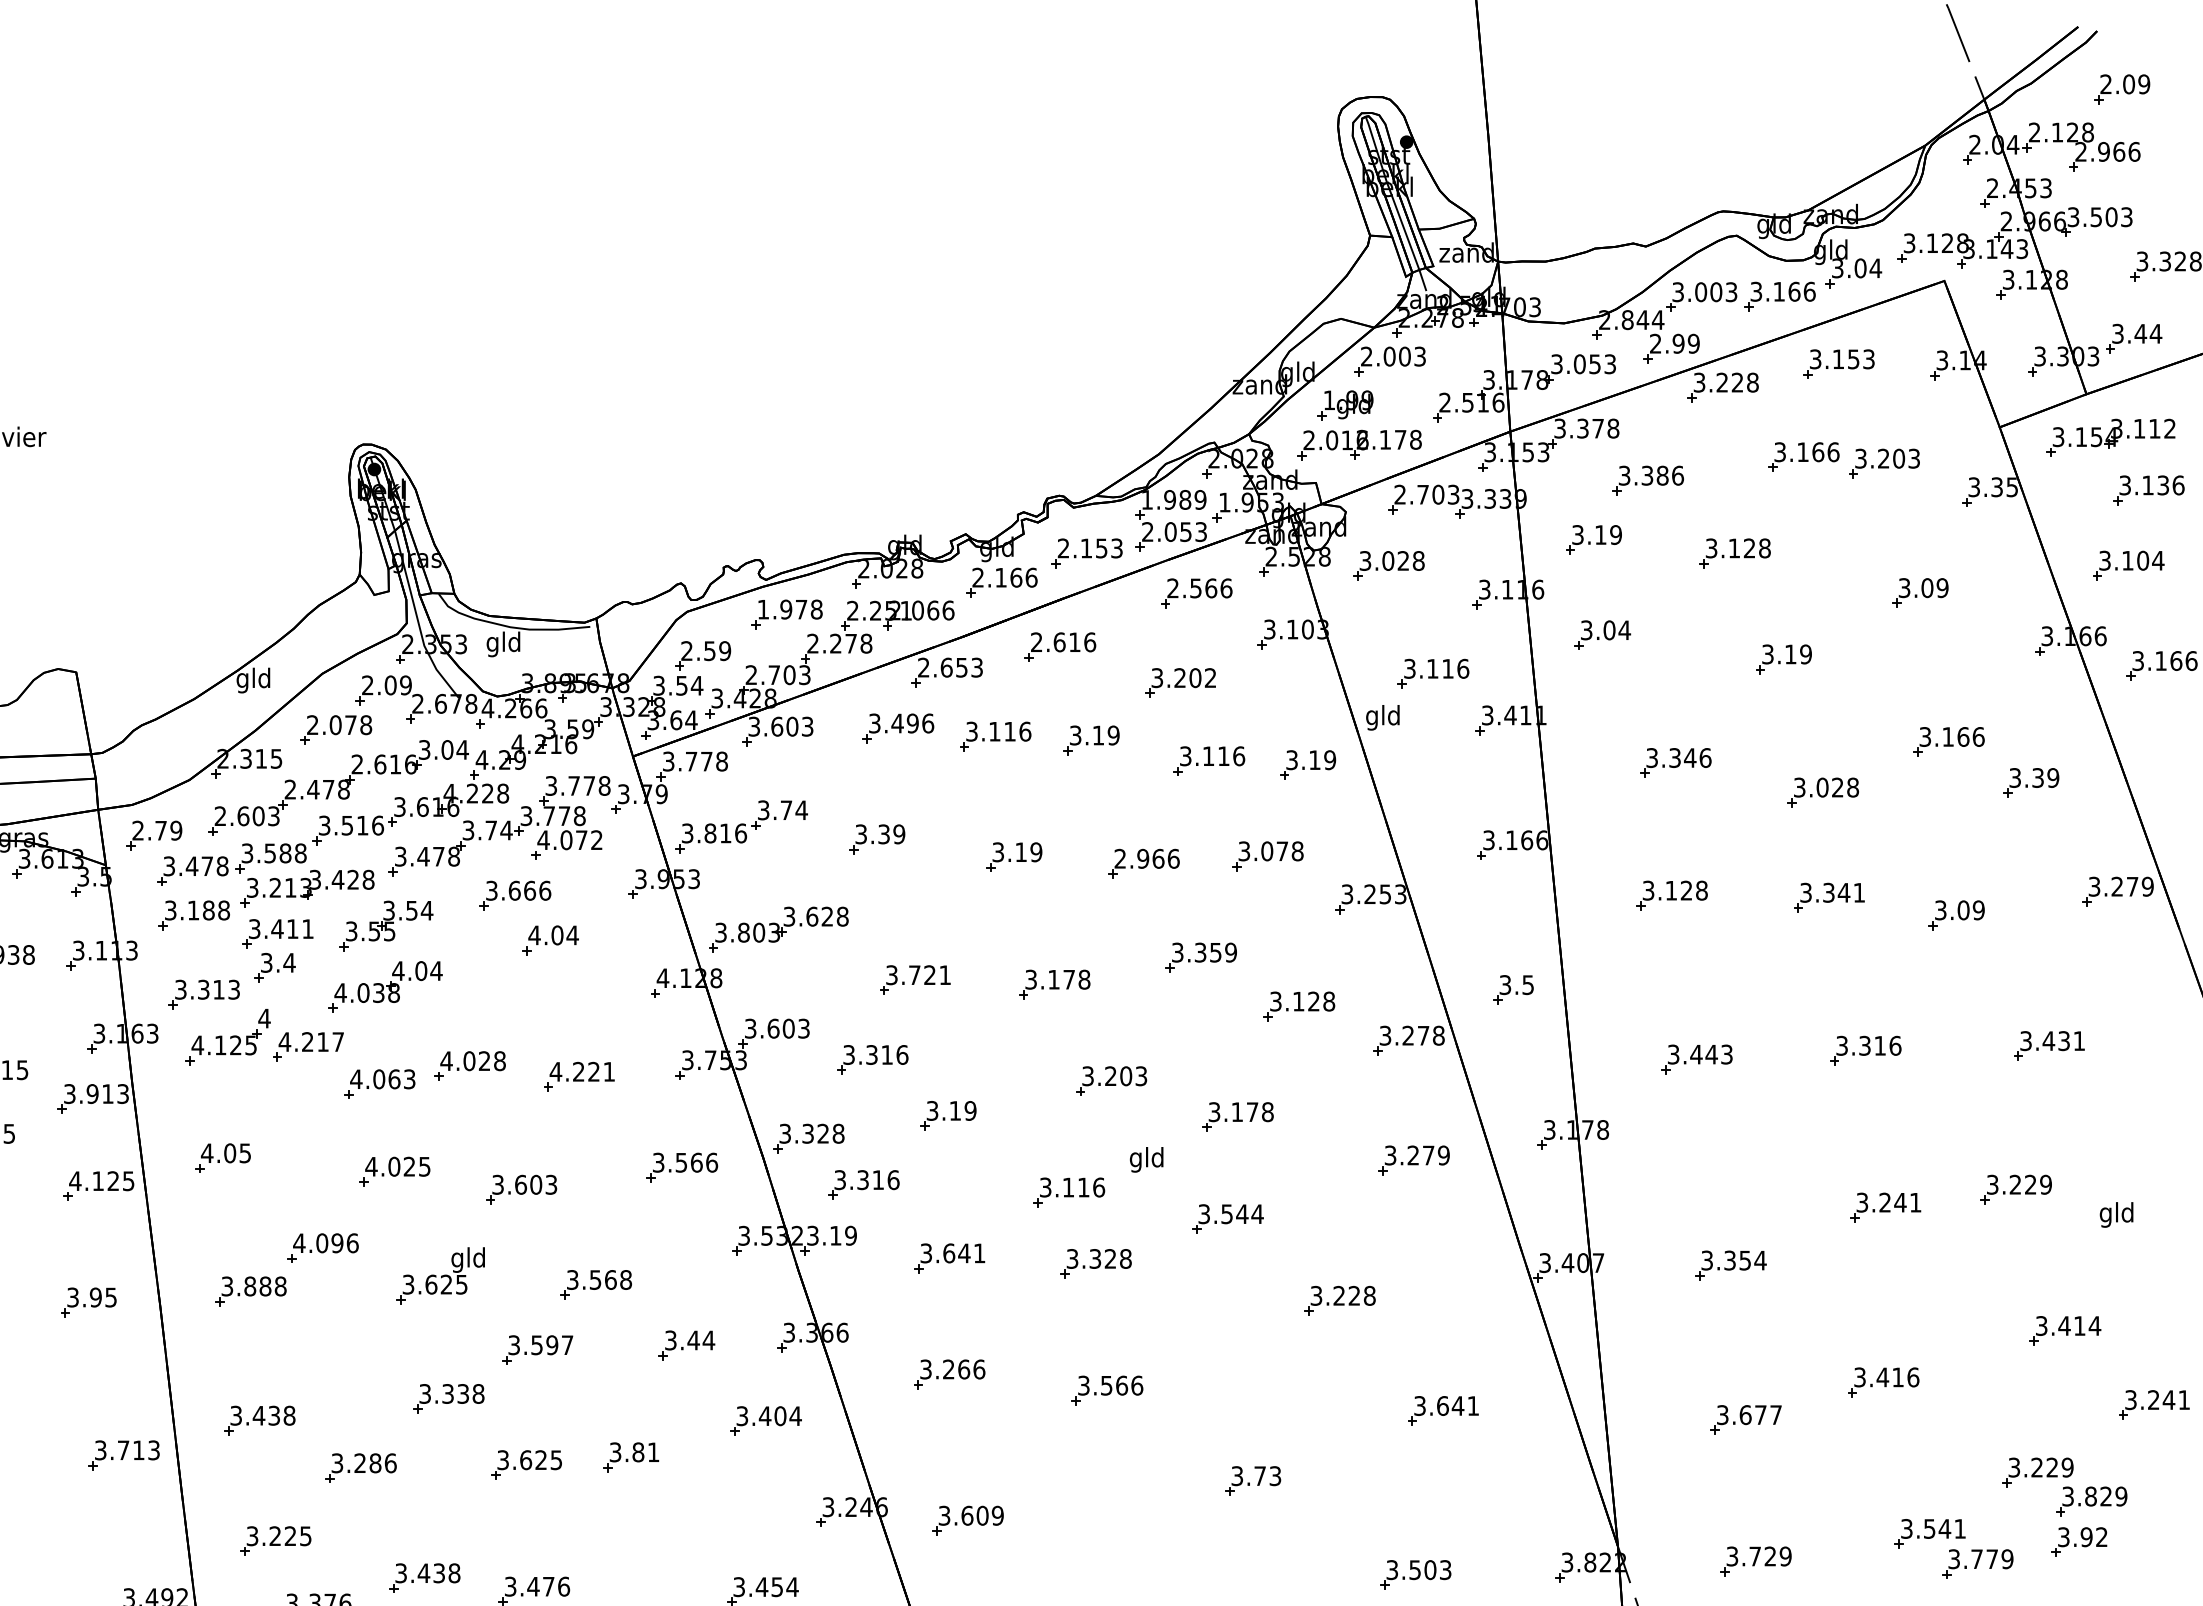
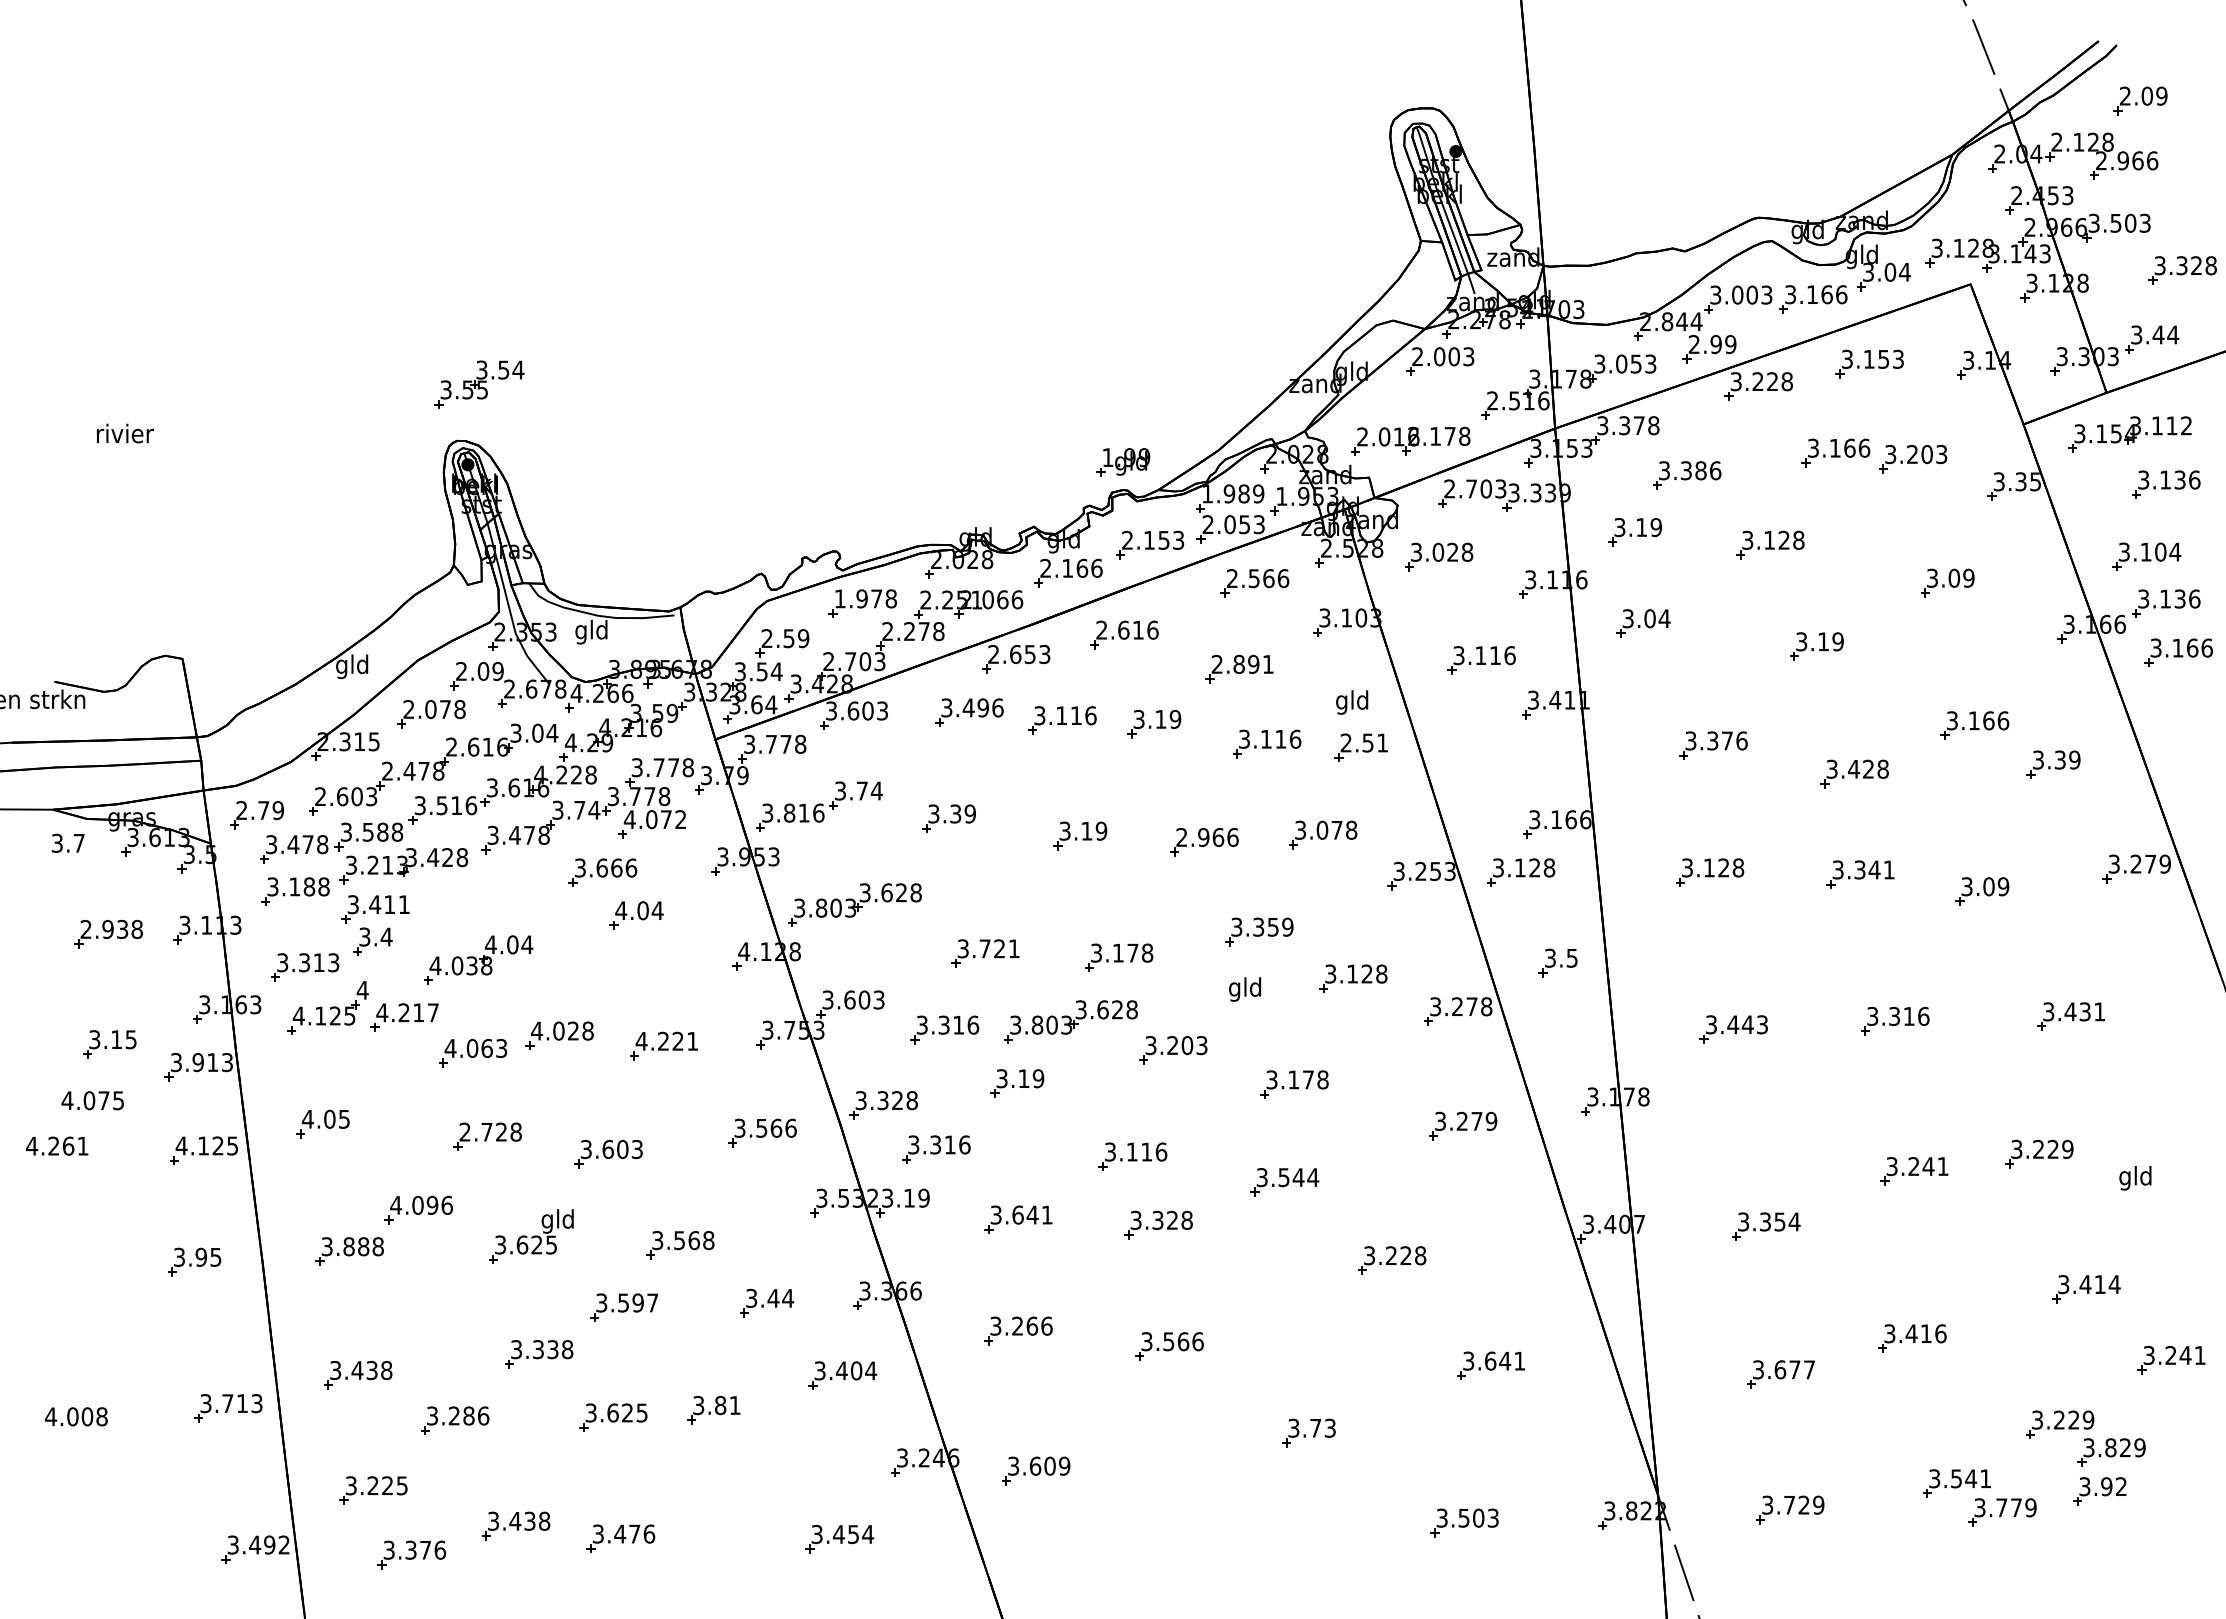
part: (1345, 405) -> (1123, 462), moved
part: (2149, 614) -> (2166, 603), added
text: (1183, 677) -> (1242, 663), 3.202 -> 2.891
text: (1383, 717) -> (1352, 702), moved
text: (1690, 757) -> (1727, 740), 3.346 -> 3.376
text: (1311, 759) -> (1364, 742), 3.19 -> 2.51
text: (1822, 786) -> (1853, 768), 3.028 -> 3.428
part: (1475, 895) -> (1521, 872), added
part: (386, 925) -> (479, 384), moved
part: (1003, 1051) -> (1070, 1021), added
text: (1147, 1159) -> (1245, 989), moved
text: (397, 1166) -> (490, 1131), 4.025 -> 2.728

